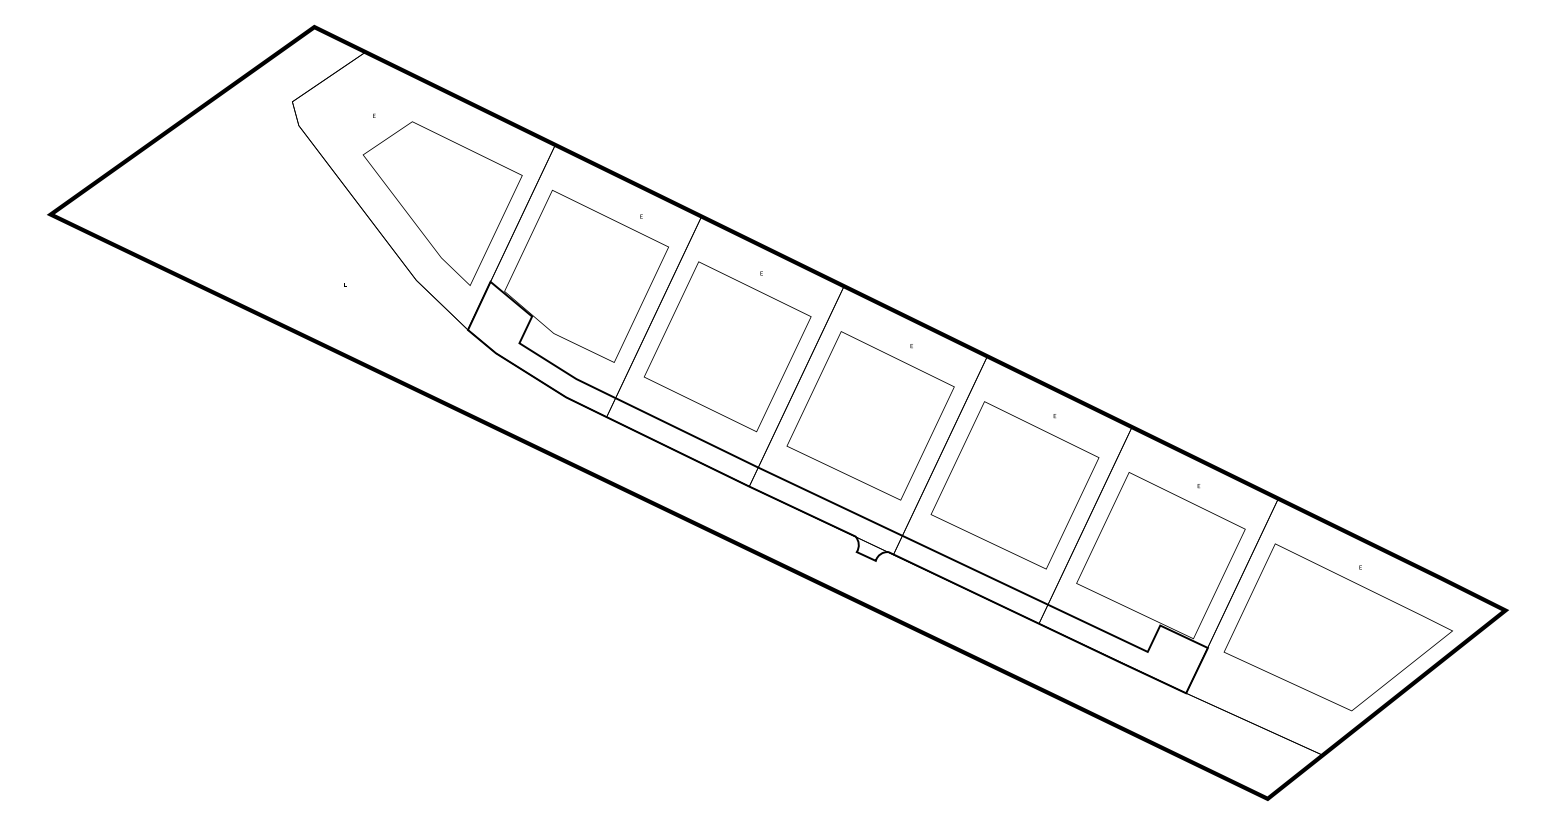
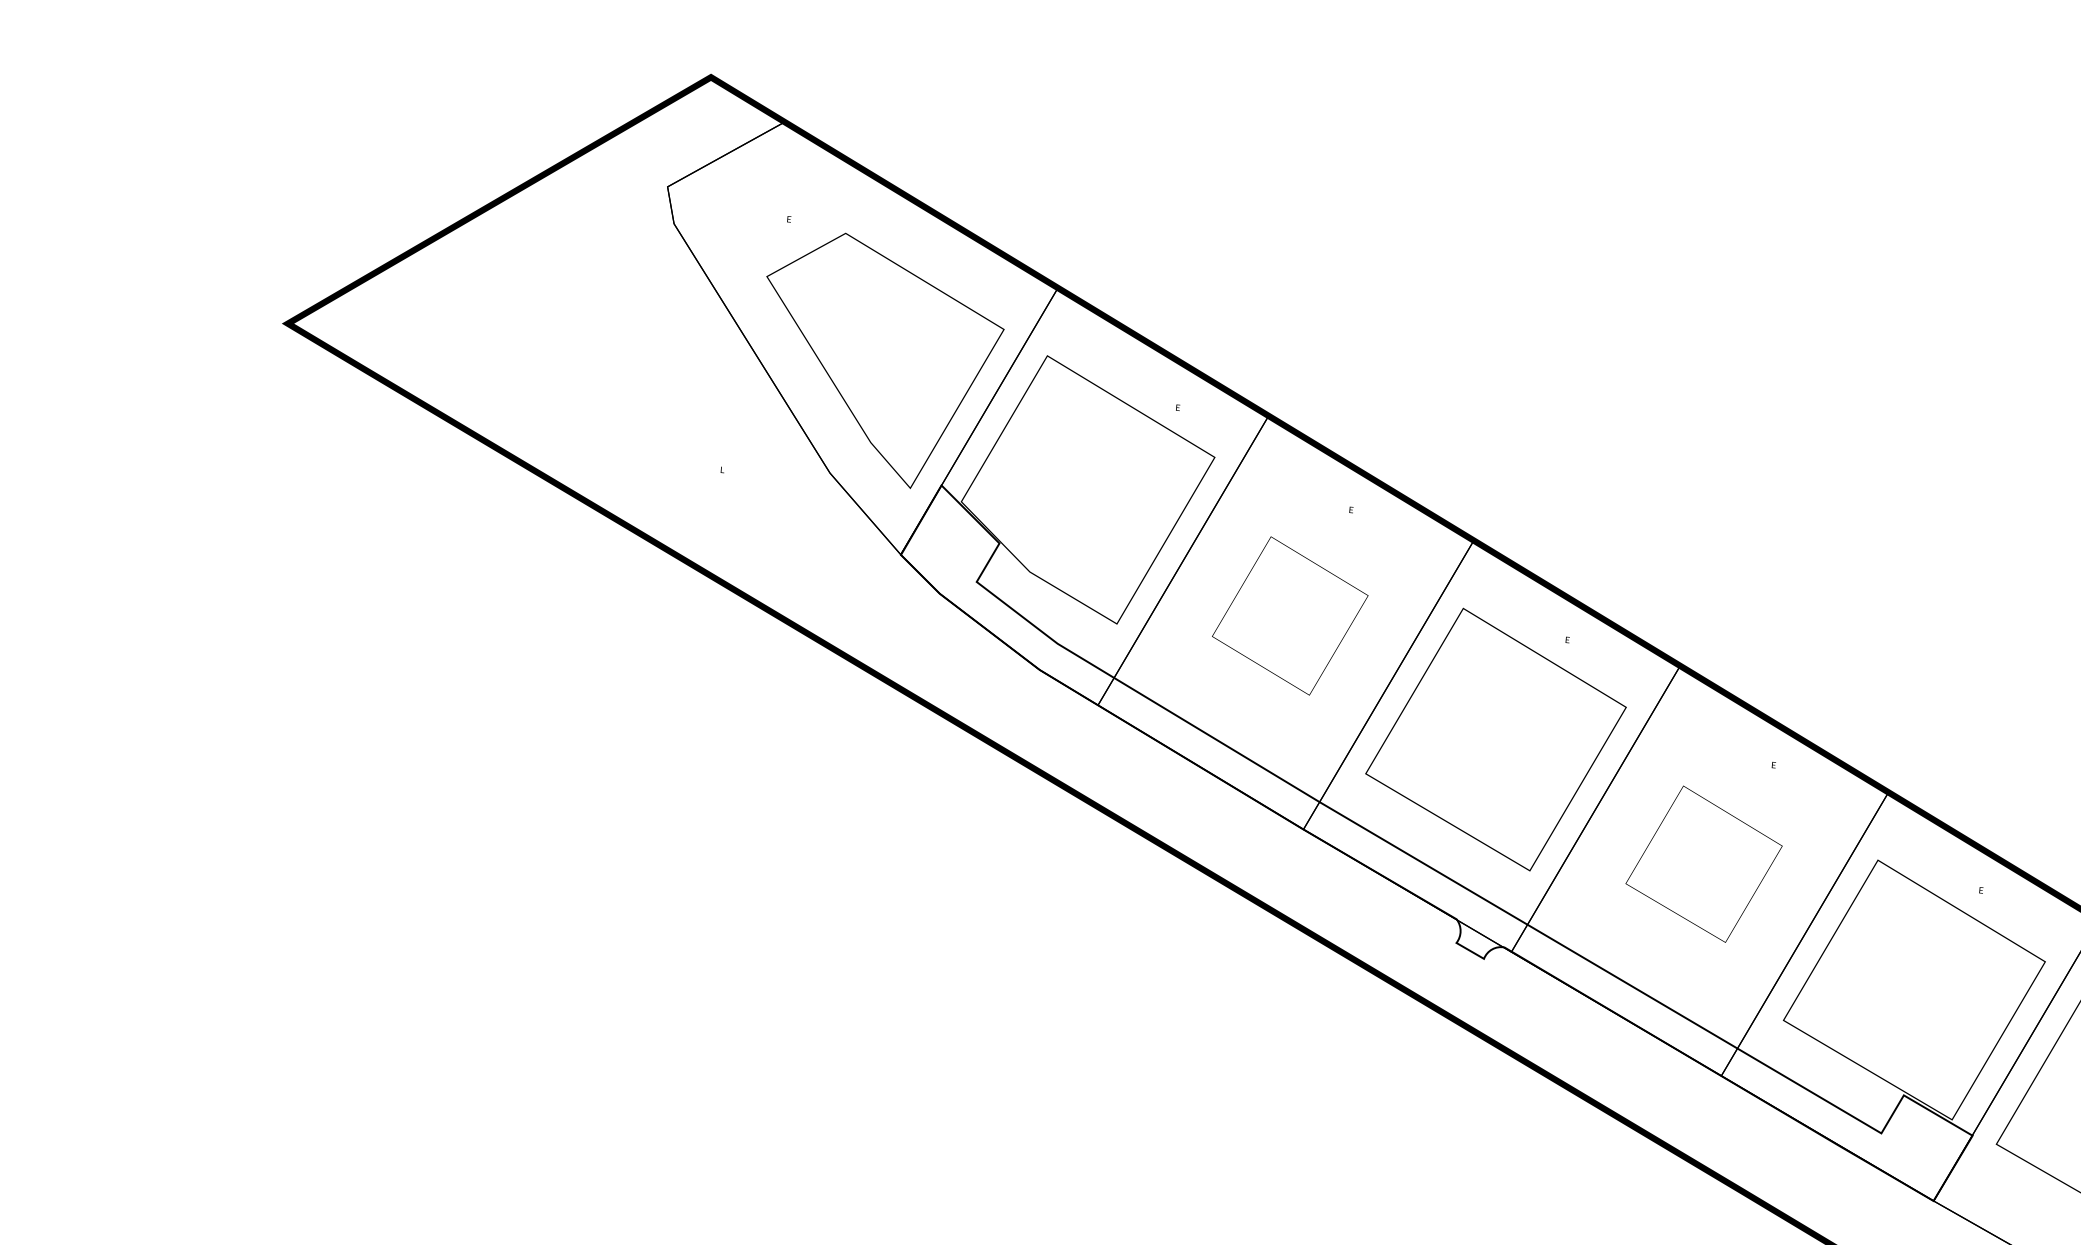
part: (727, 346) -> (1289, 615), size x0.6
part: (1014, 485) -> (1703, 864), size x0.6

